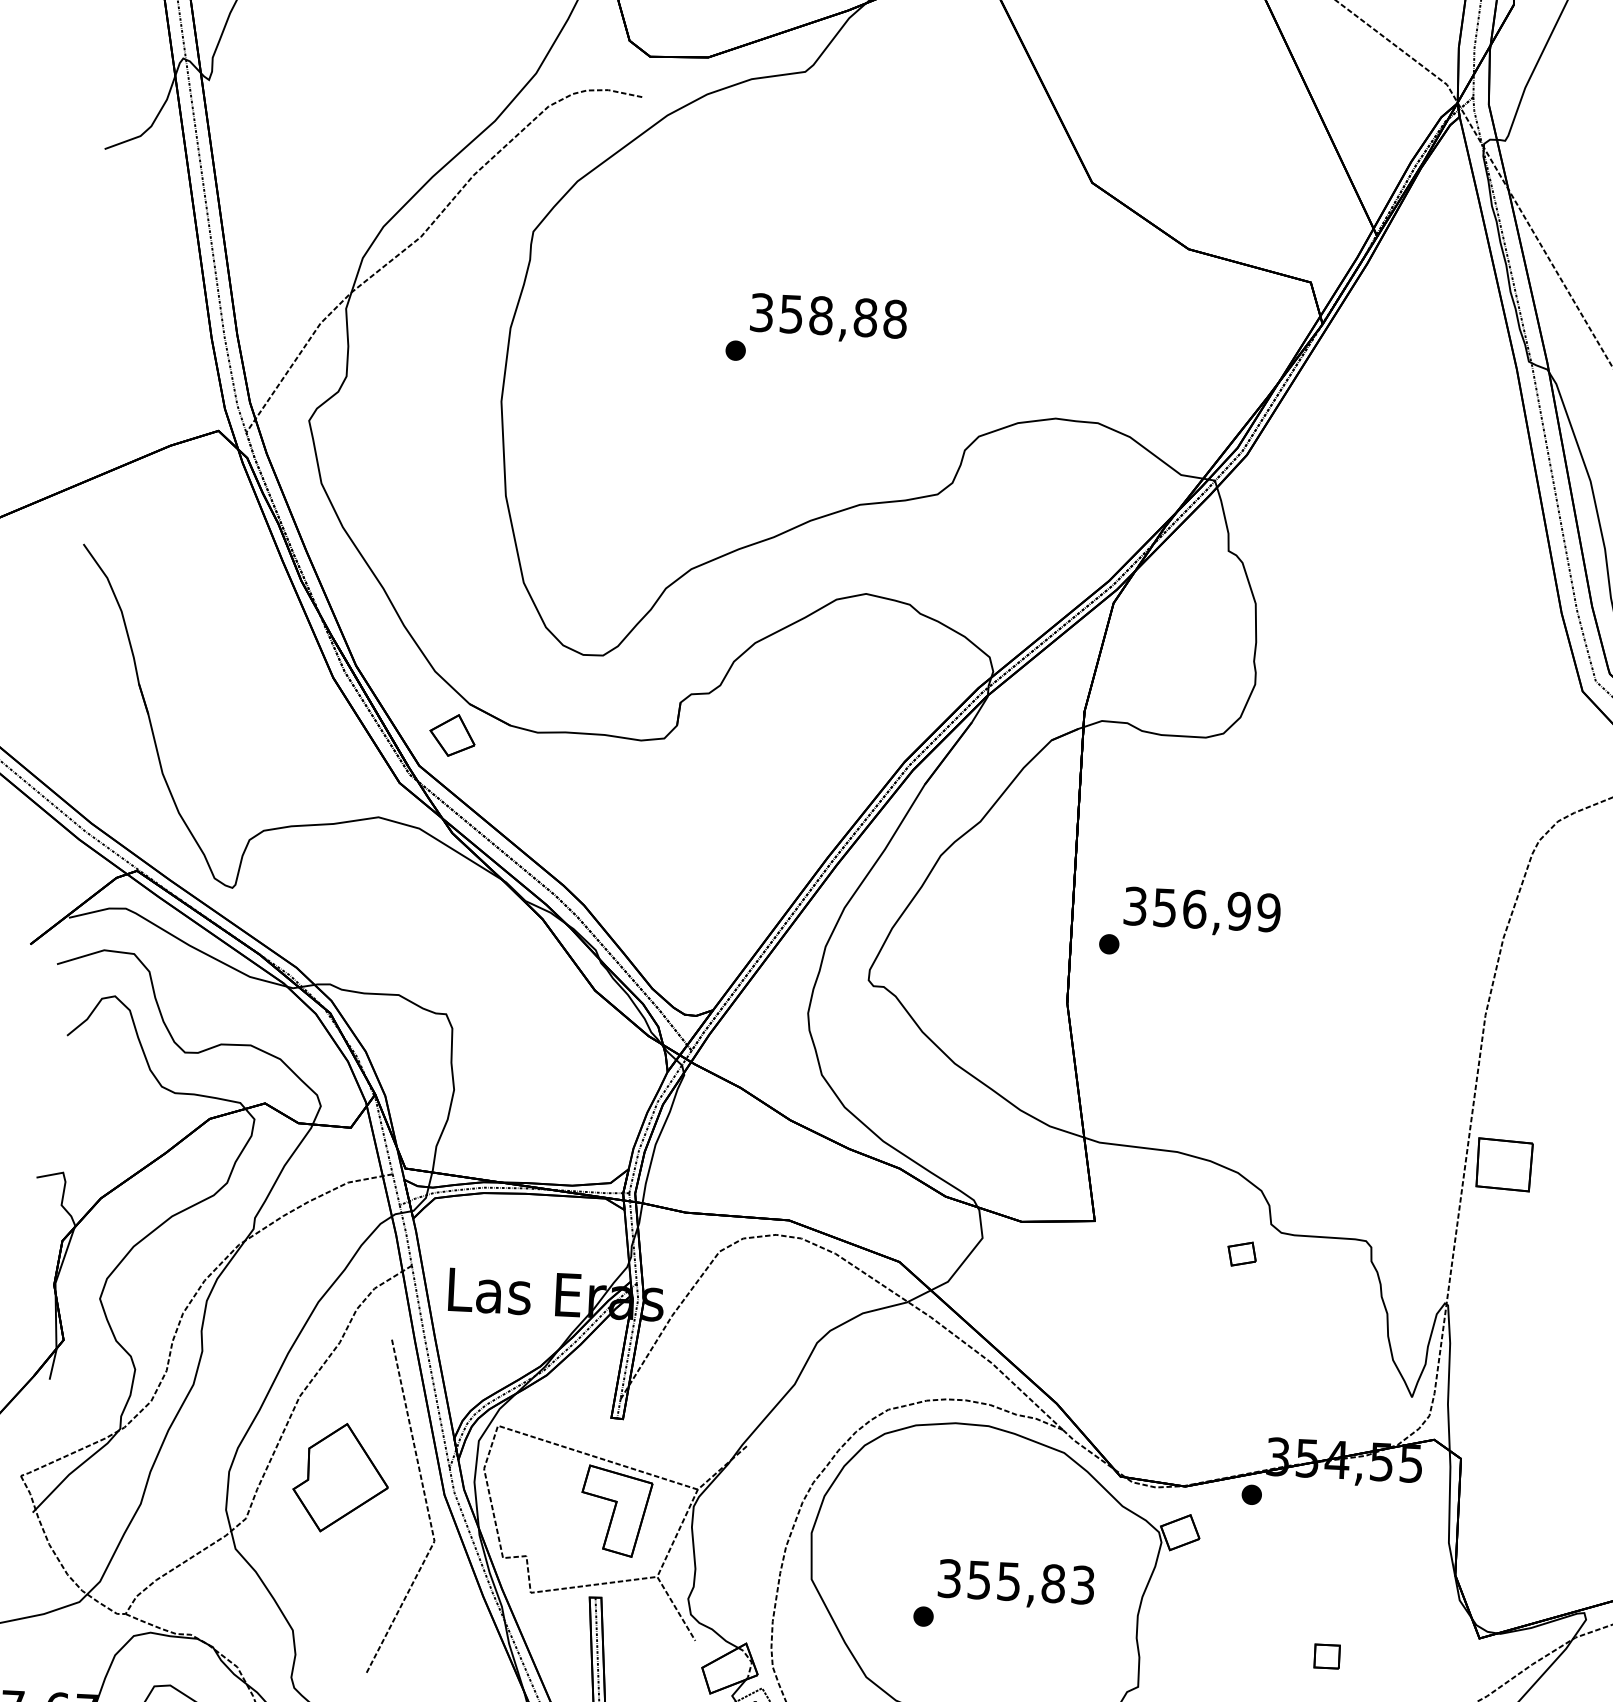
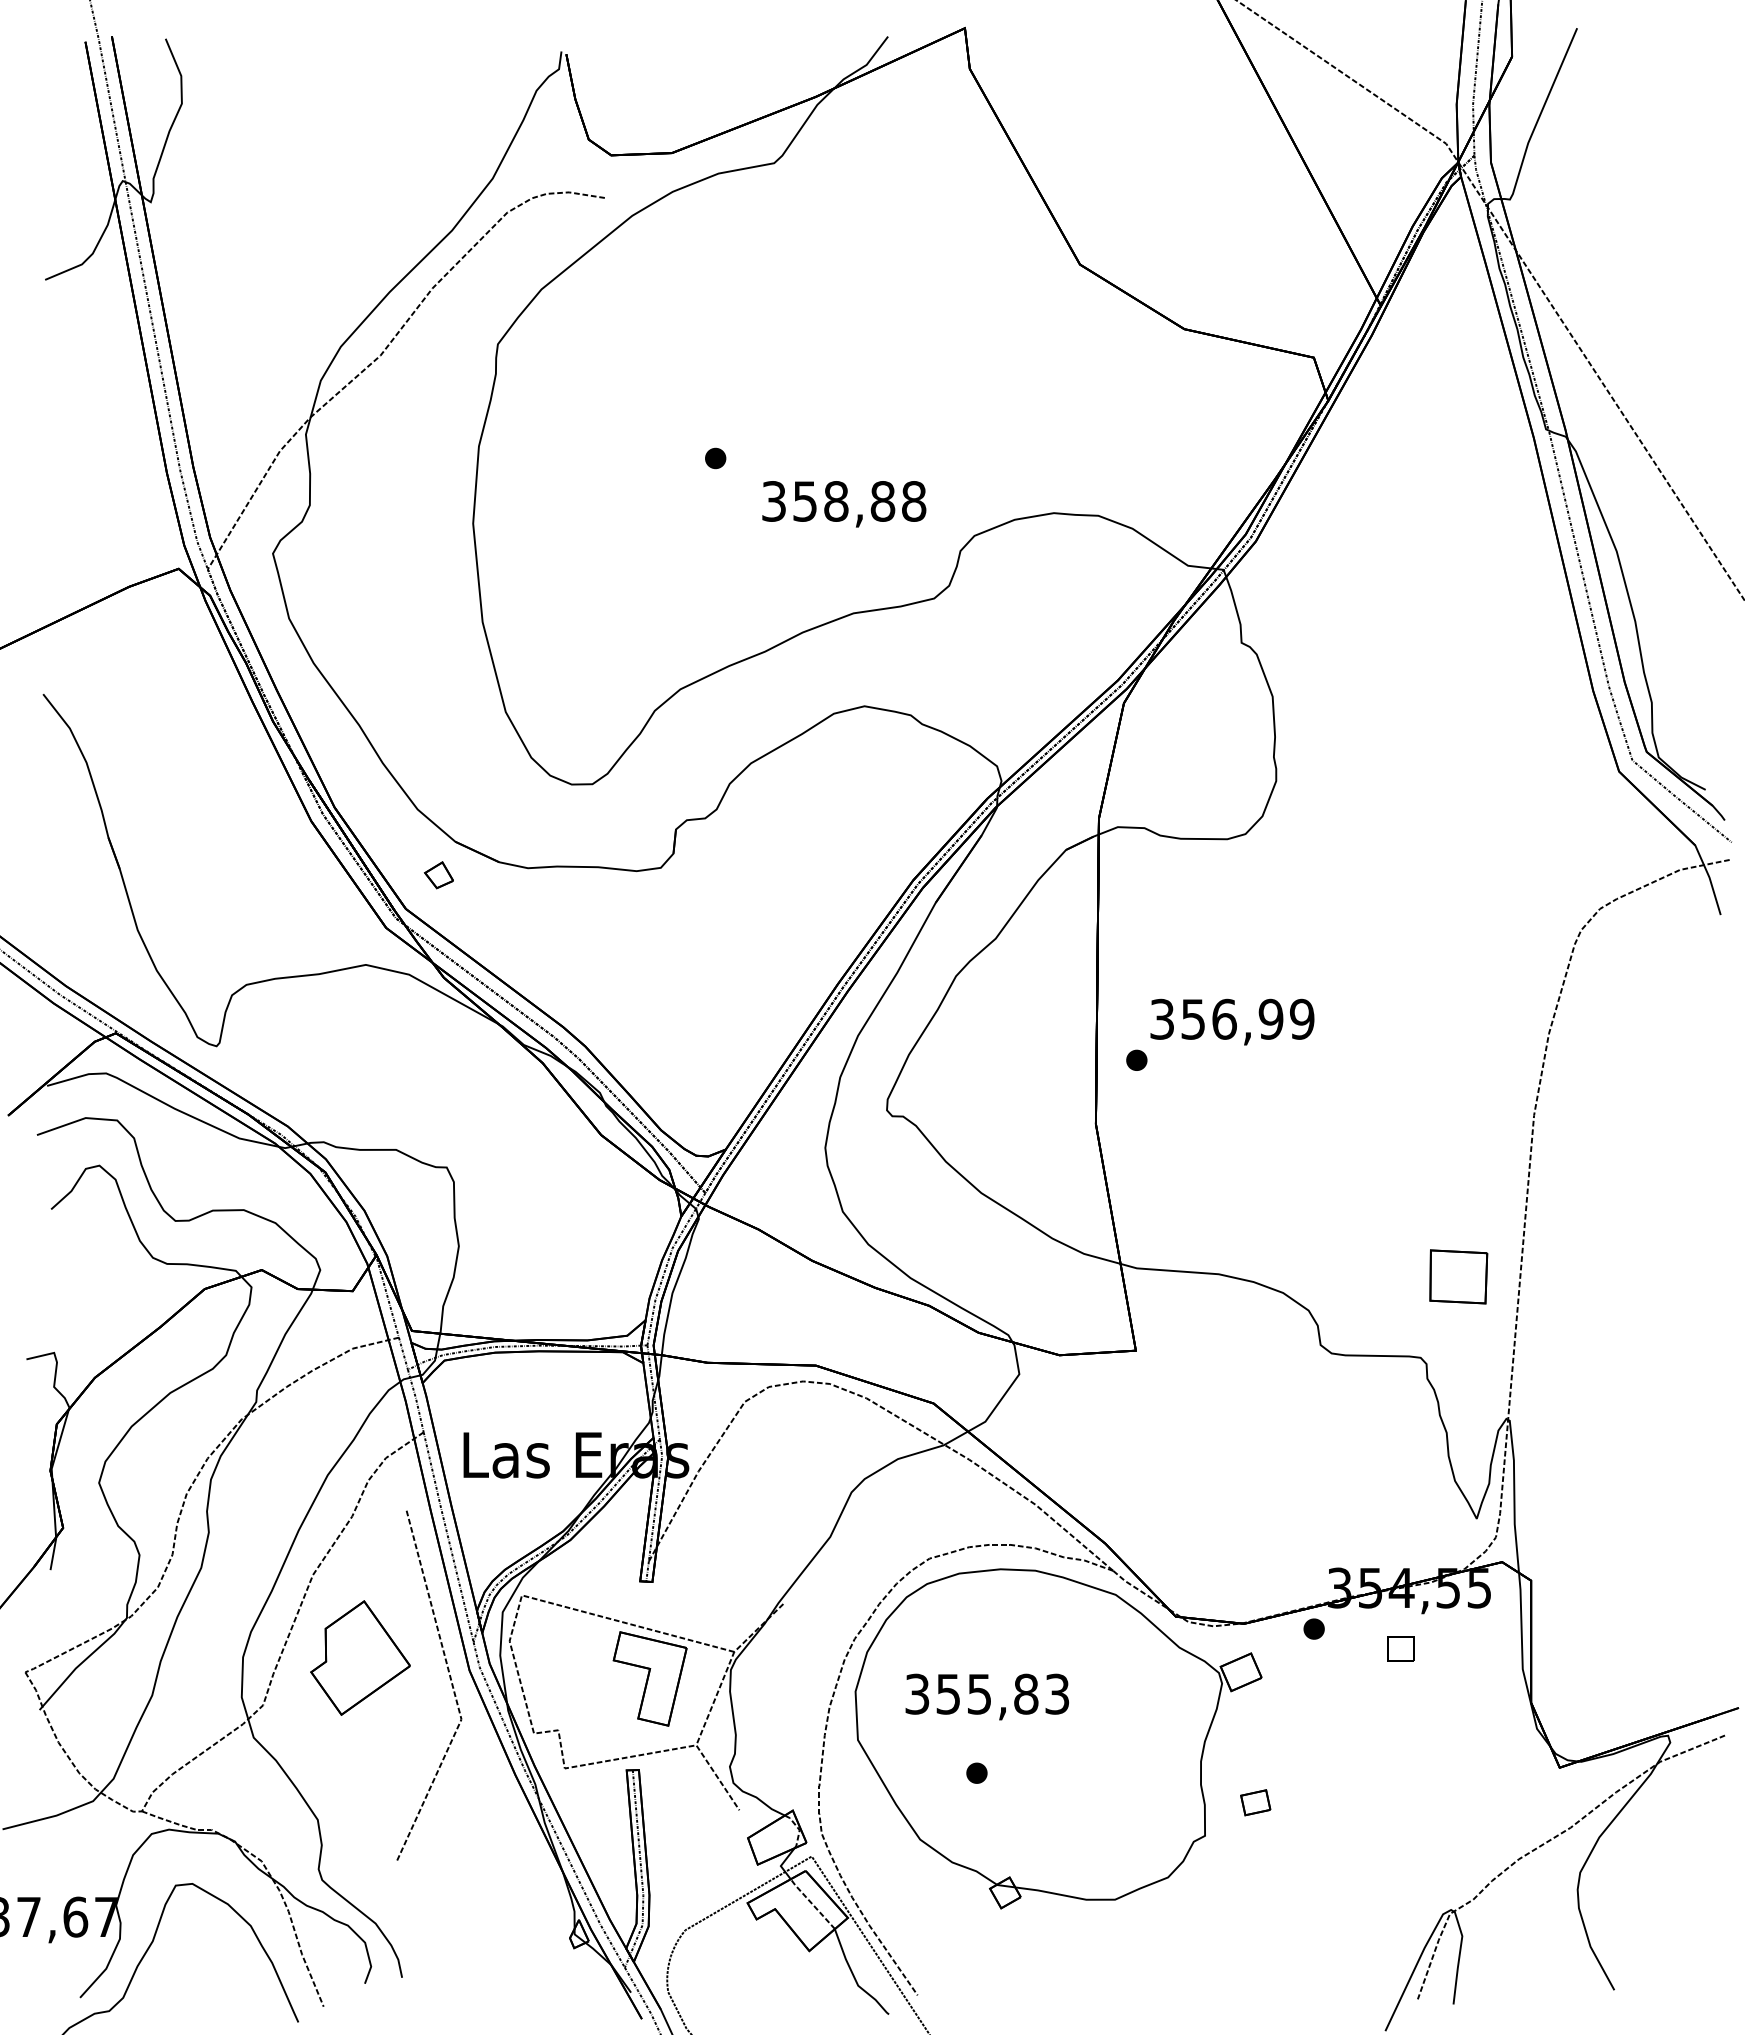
text: (828, 318) -> (844, 504), moved
part: (452, 734) -> (438, 874), size x0.6
part: (1504, 1164) -> (1458, 1276), moved
part: (1241, 1253) -> (1255, 1802), moved
text: (1015, 1584) -> (986, 1696), moved
part: (1326, 1655) -> (1400, 1648), moved

